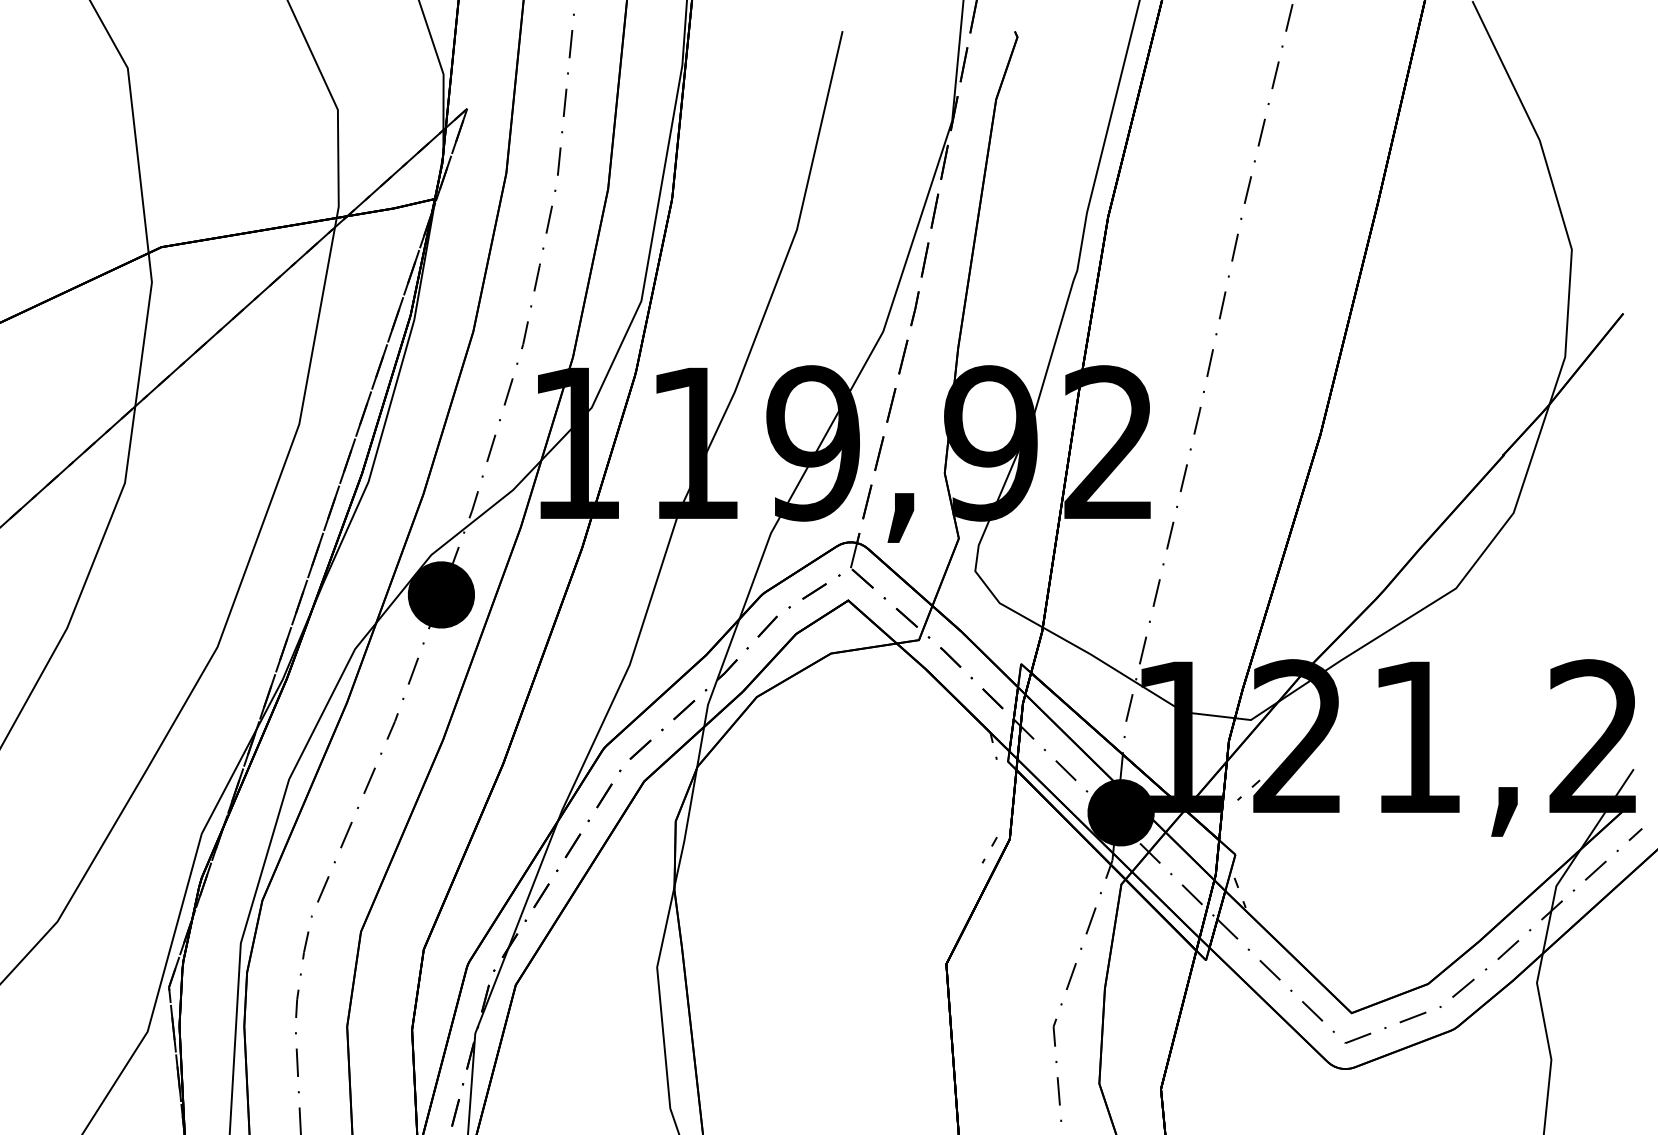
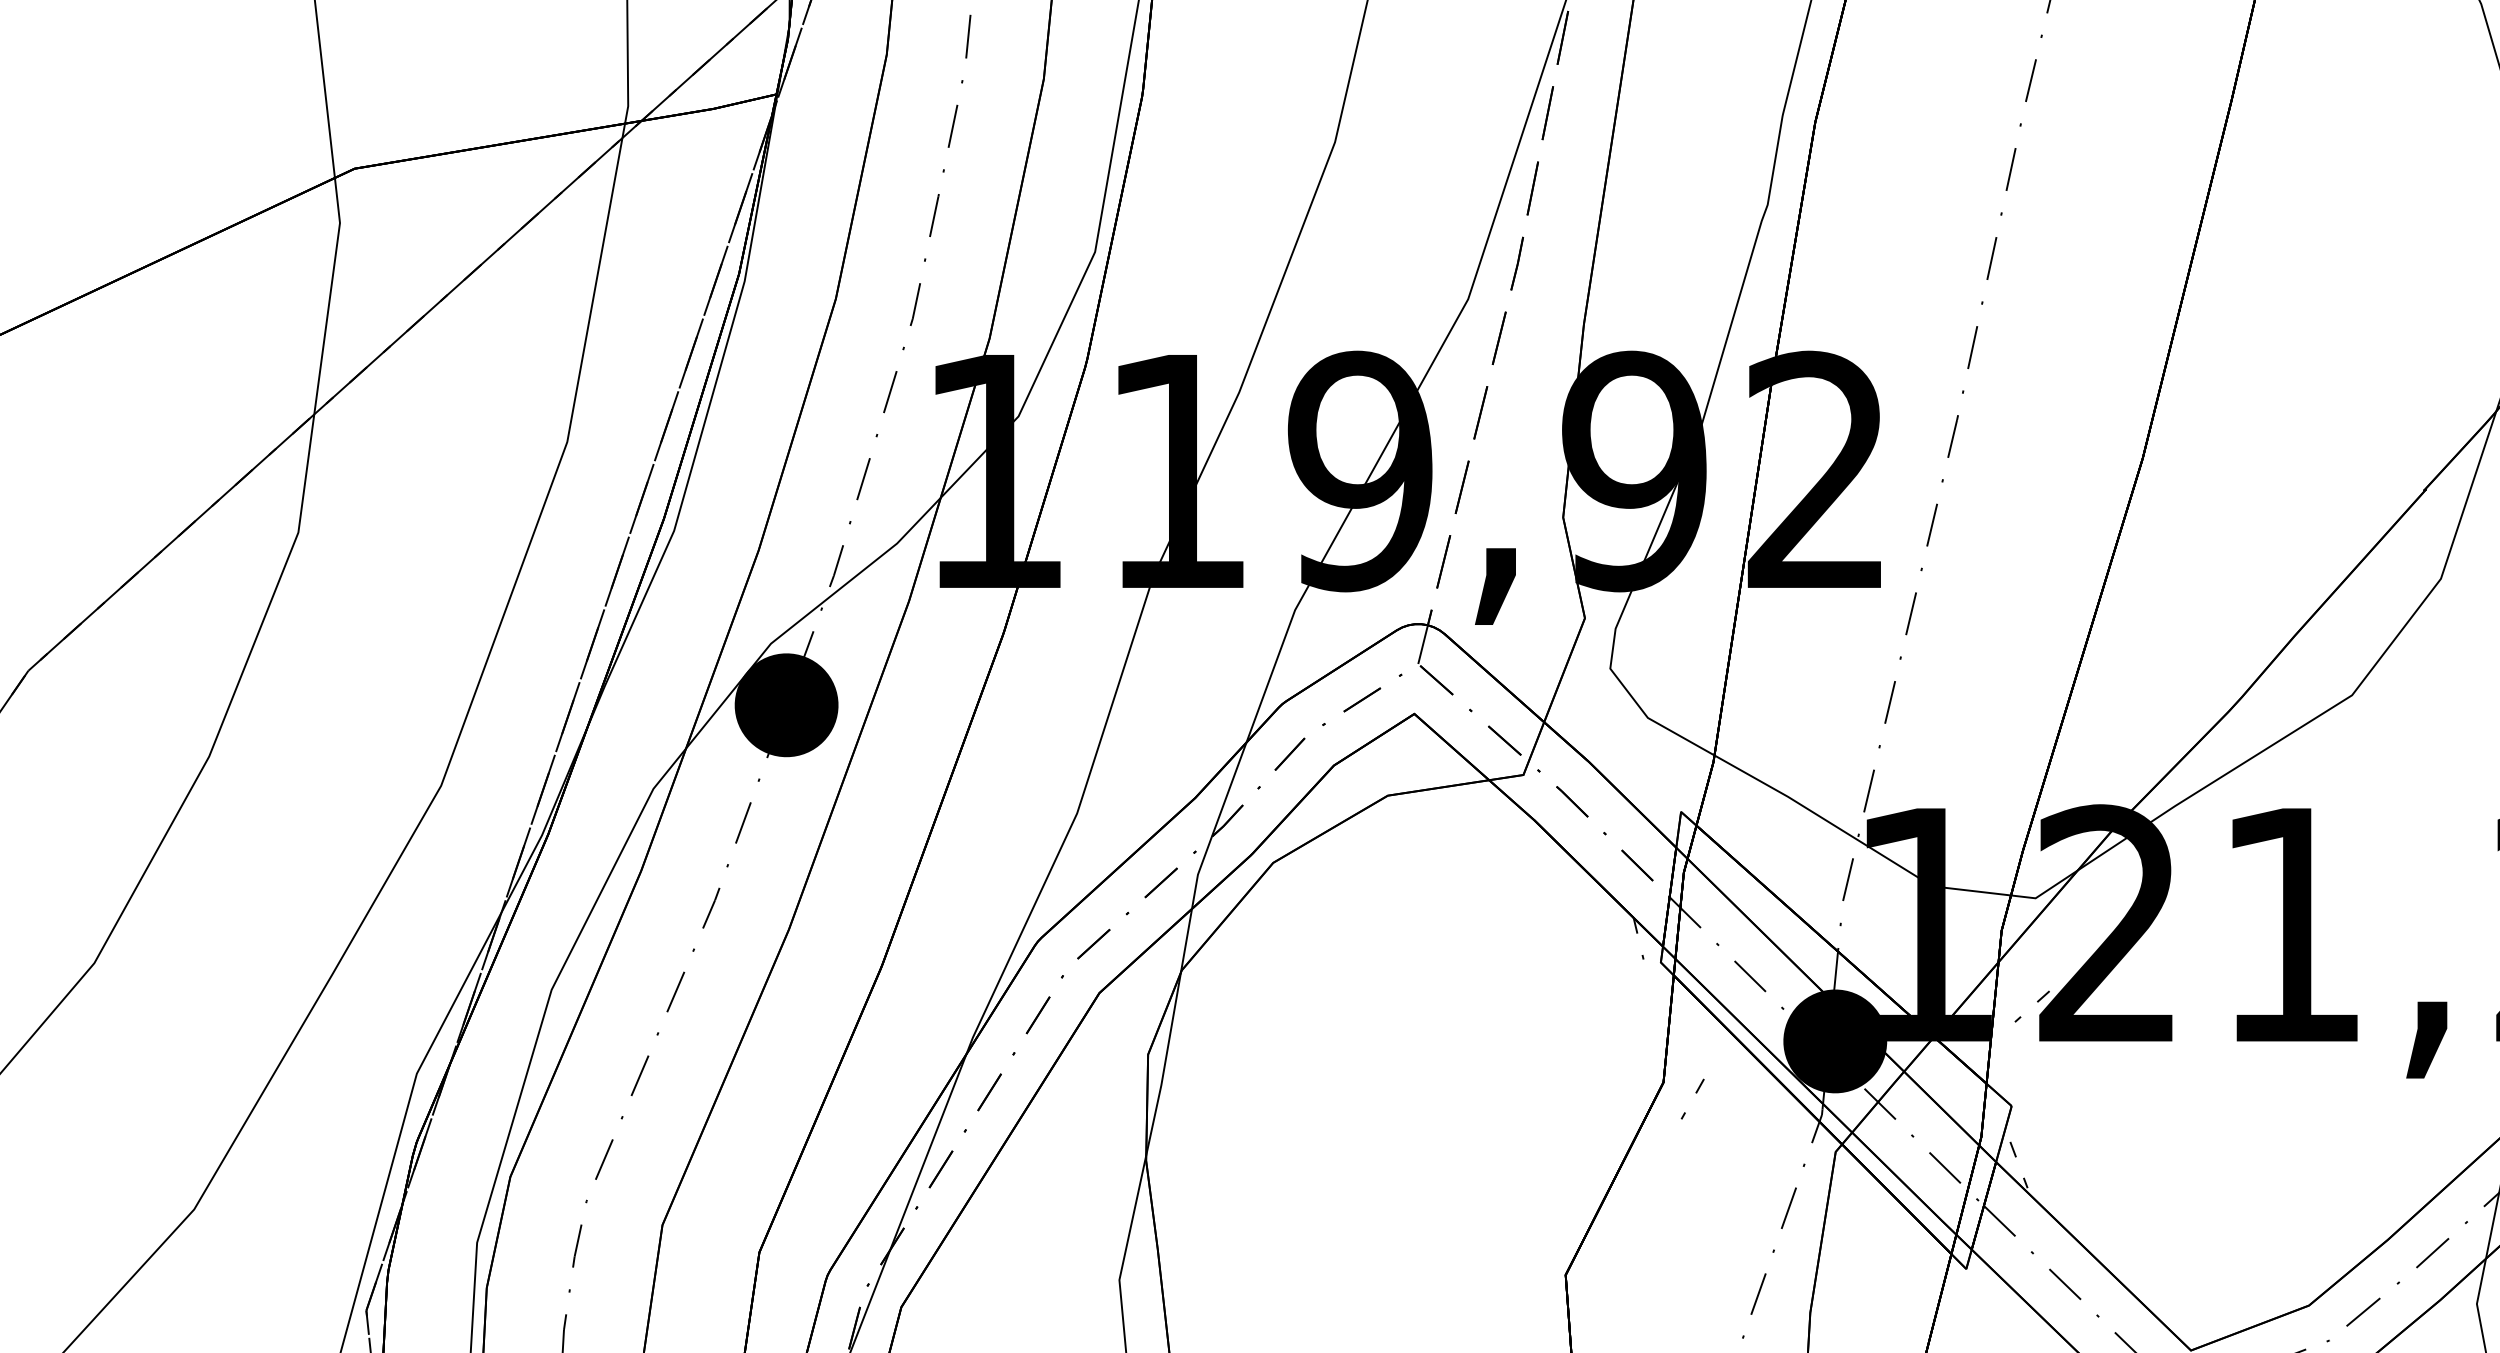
line: (991, 846) -> (1695, 1093), moved

